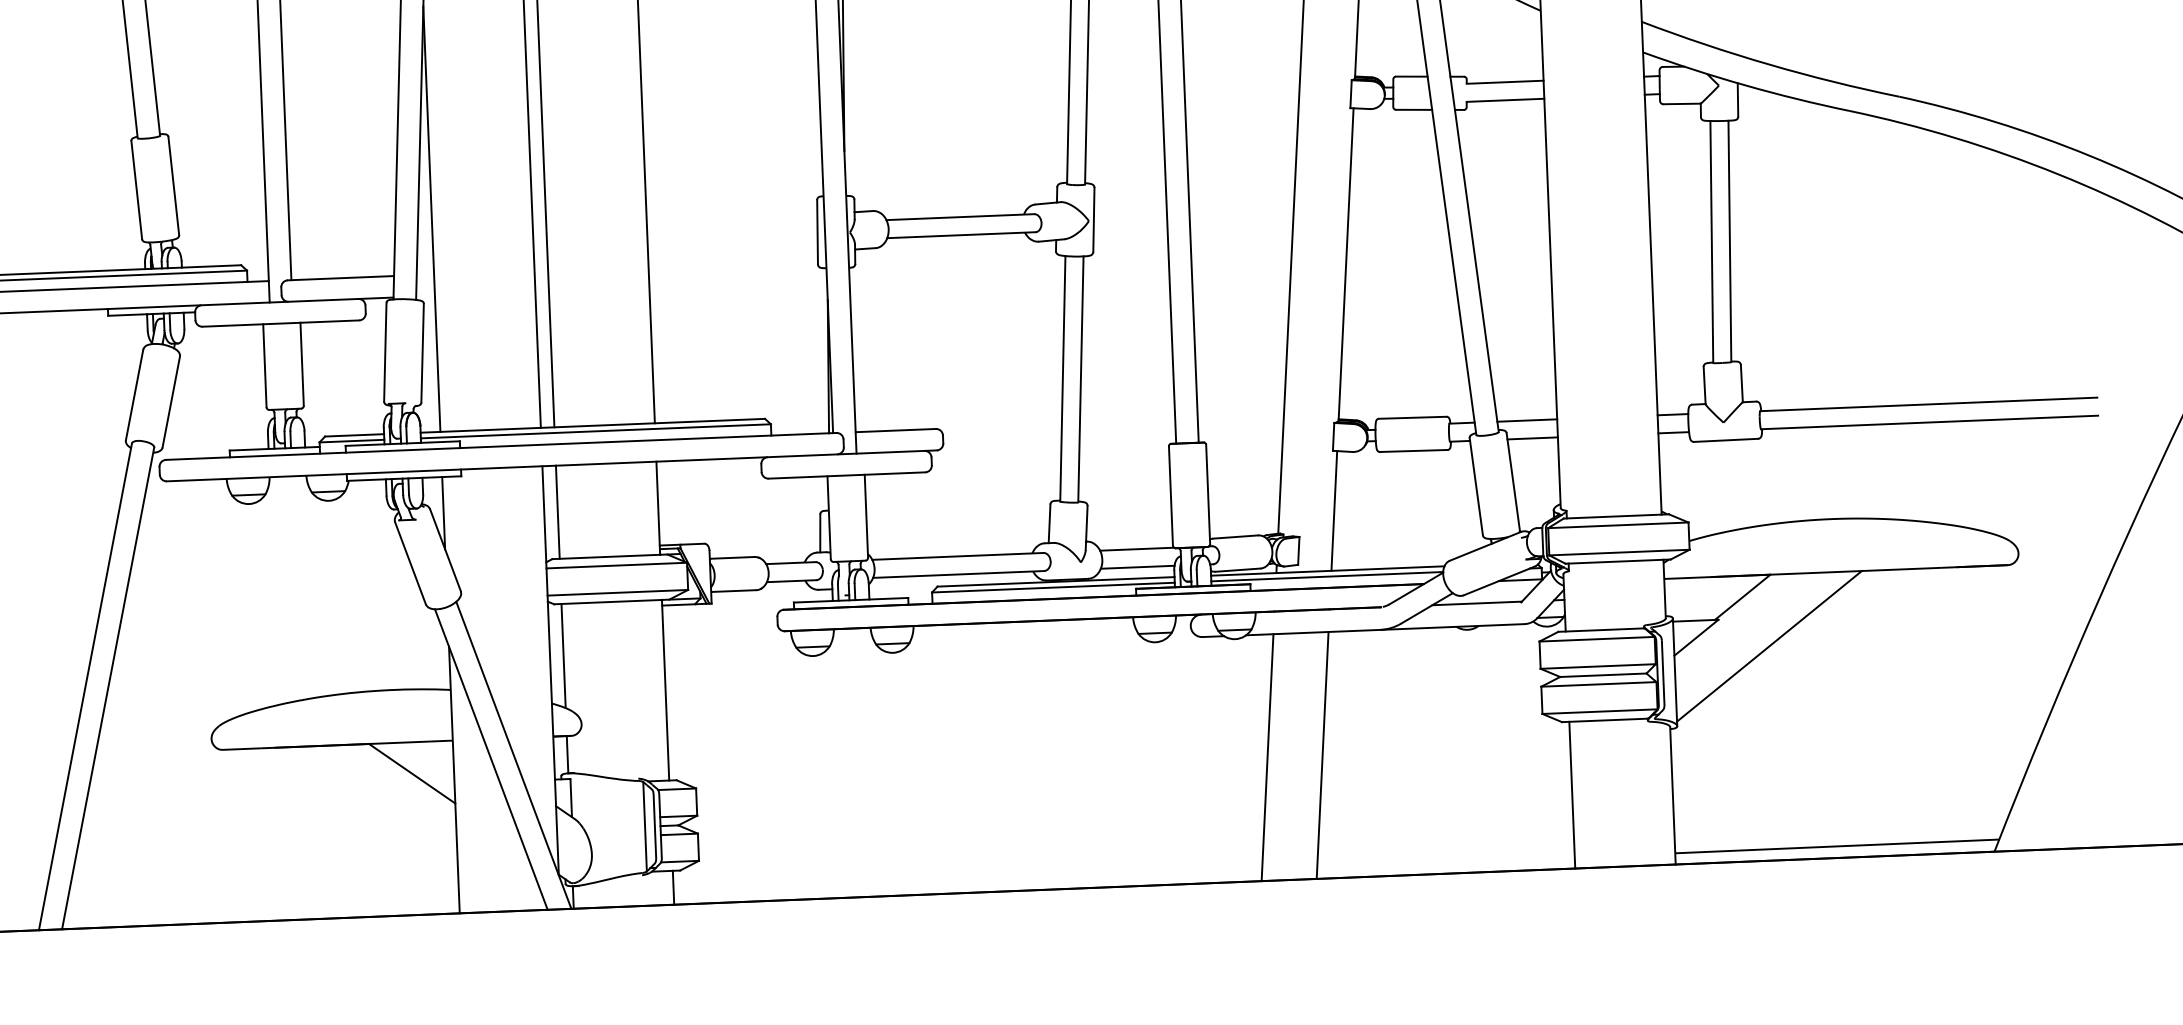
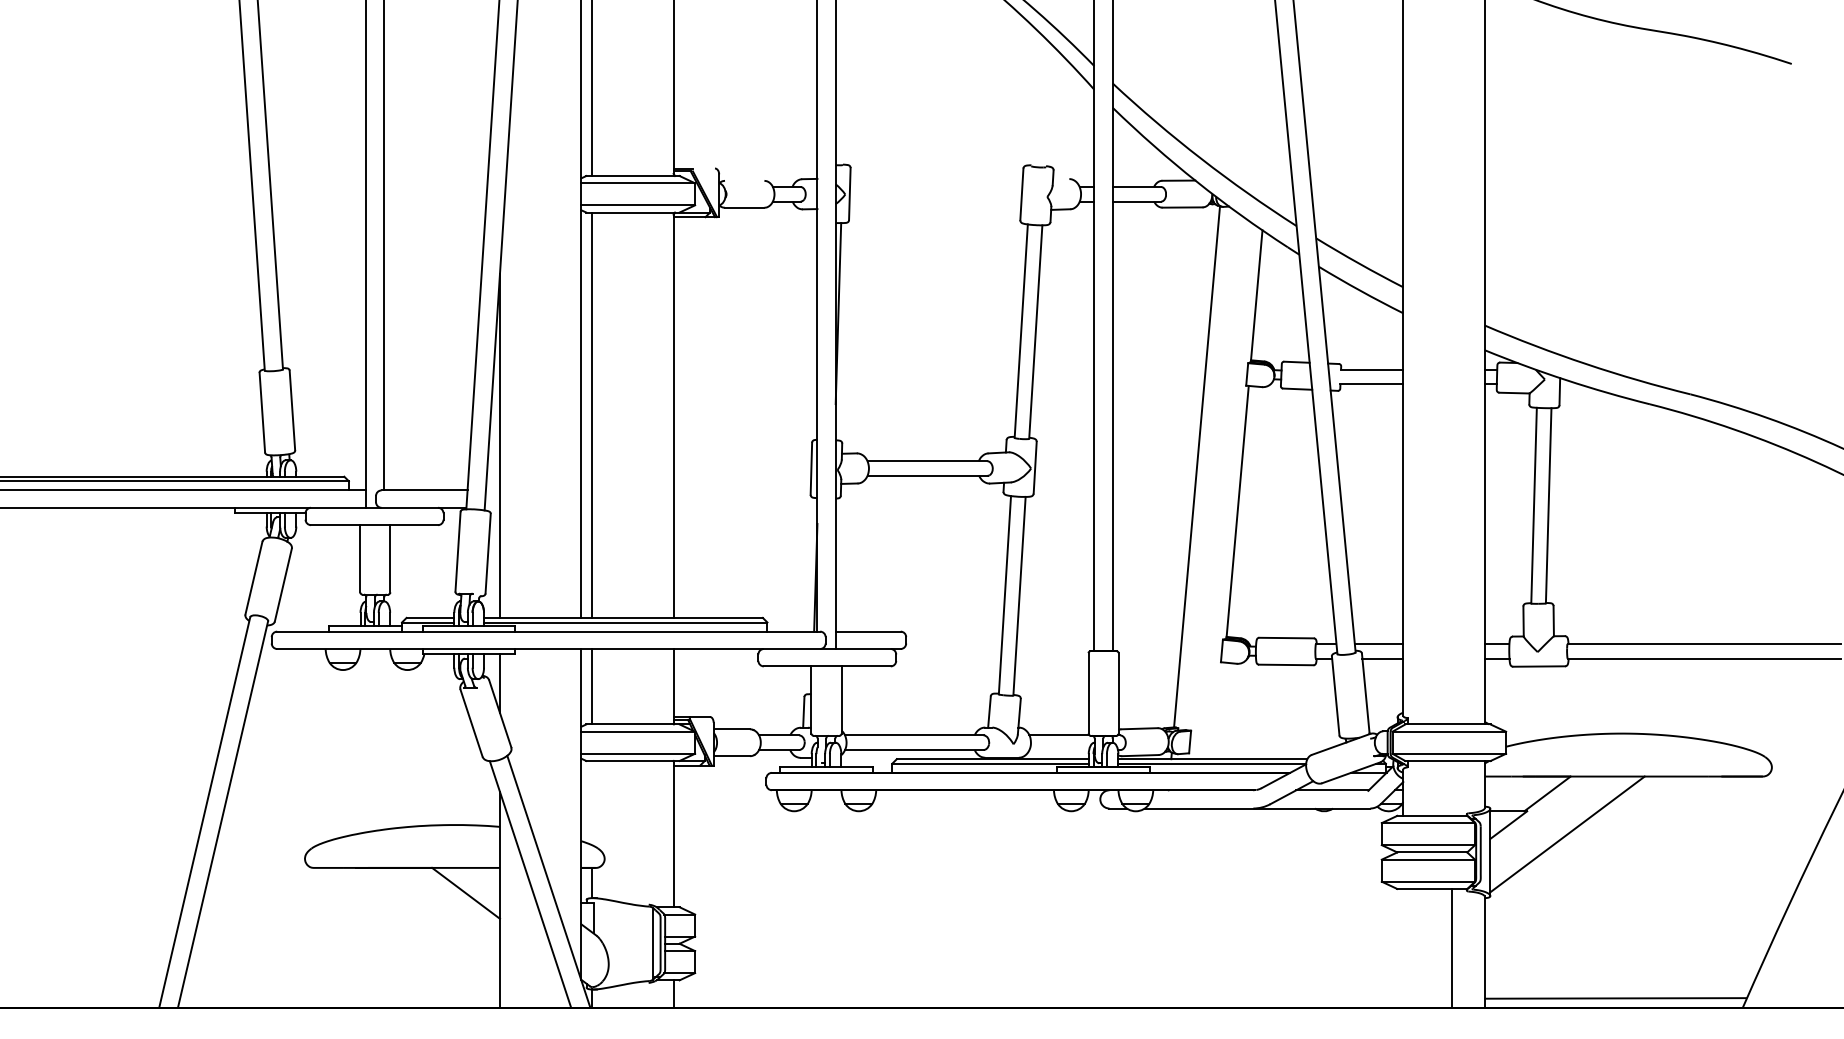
line: (1333, 510) -> (1219, 710), removed
line: (1137, 567) -> (1059, 750), removed
line: (563, 655) -> (592, 802), removed
line: (1322, 754) -> (1202, 907), removed
line: (1266, 756) -> (1157, 907), removed
line: (1572, 794) -> (1452, 947), moved

